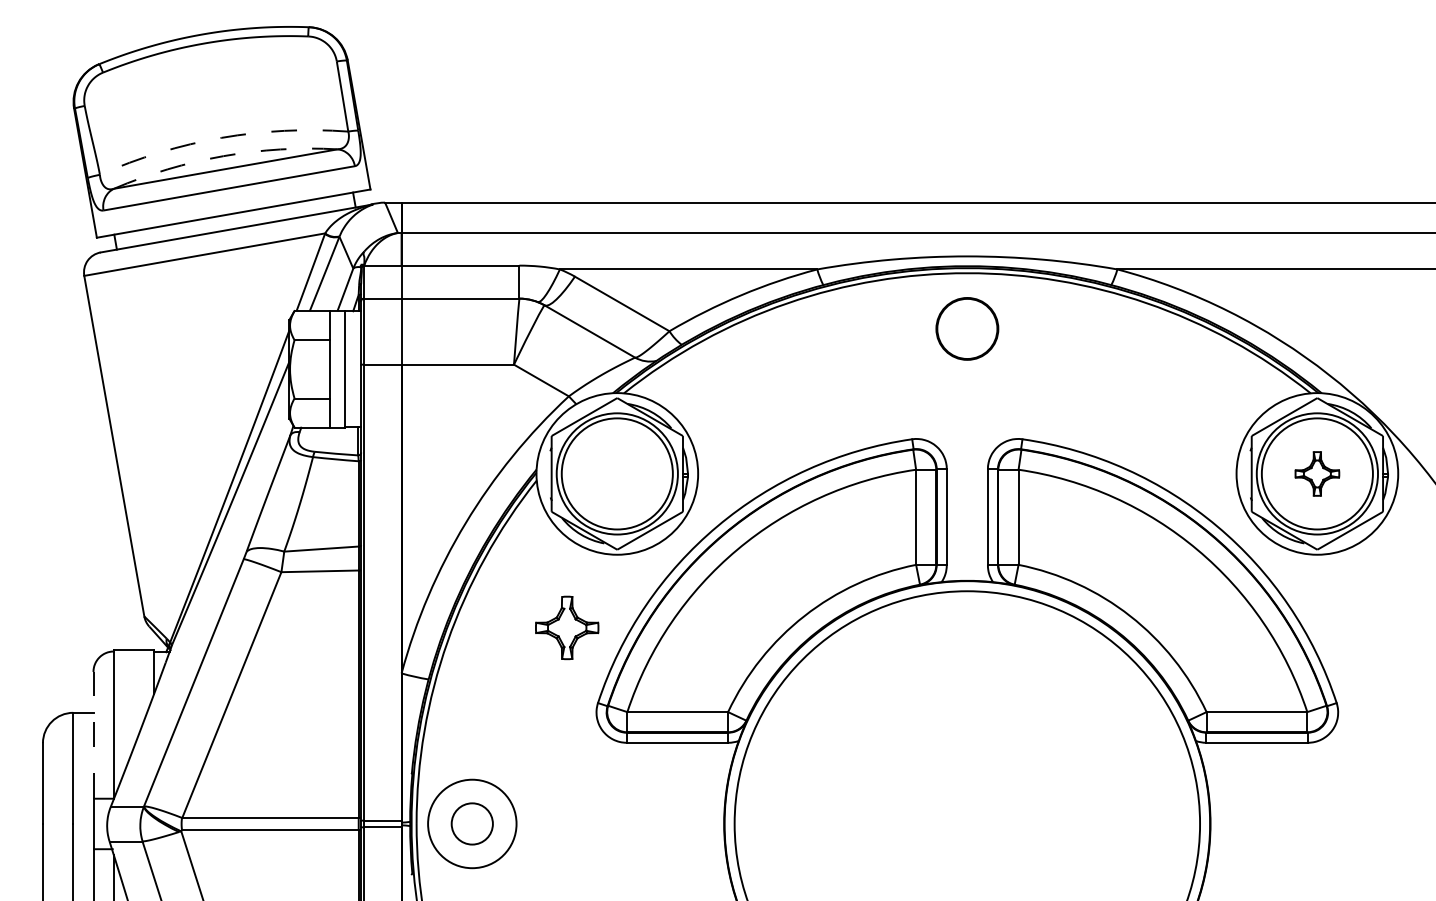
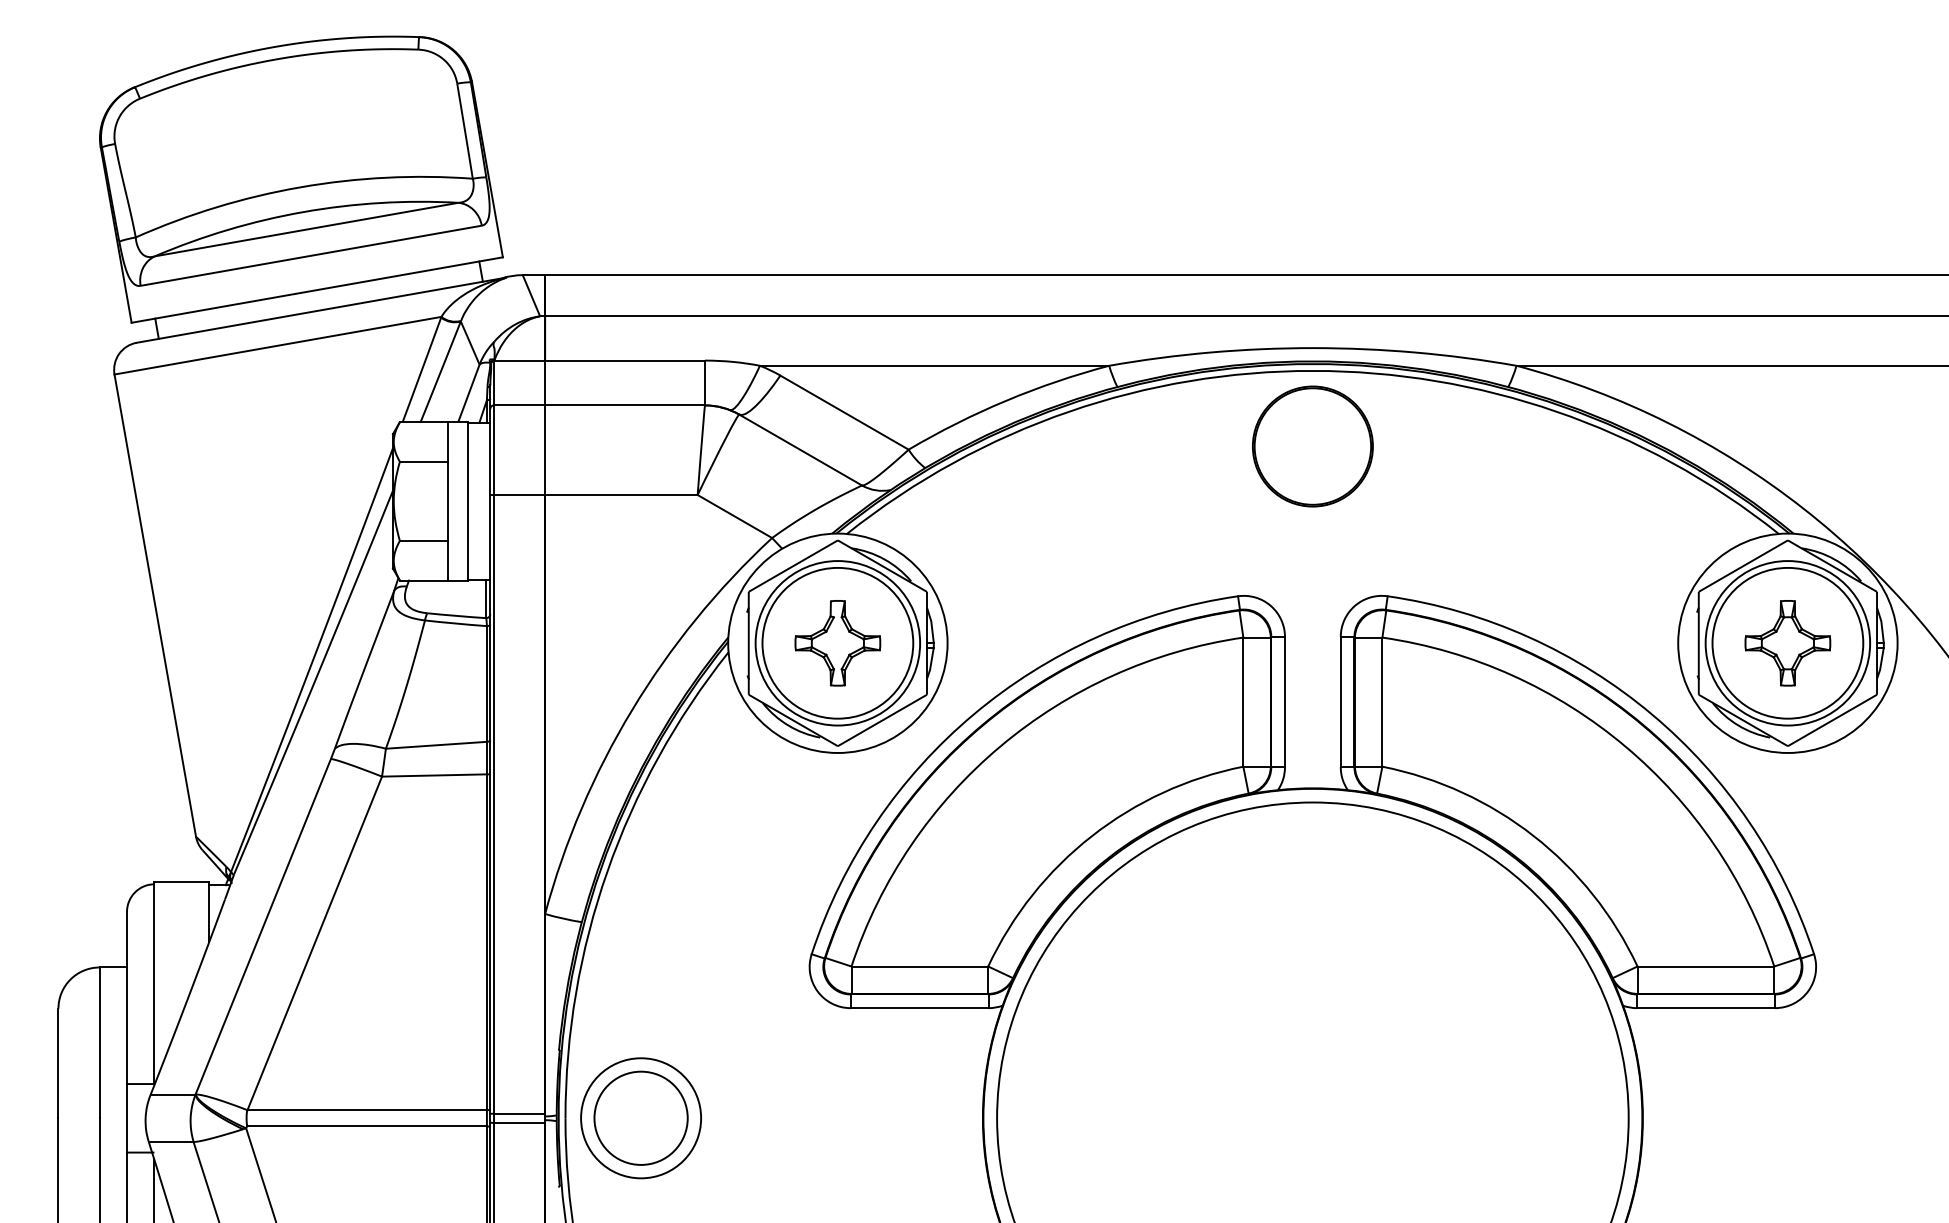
arc: (221, 138) -> (300, 187), dashed -> solid
arc: (223, 156) -> (303, 212), dashed -> solid
part: (967, 328) -> (1312, 446), size x1.43
part: (1317, 474) -> (1787, 643), size x1.43
part: (566, 628) -> (837, 643), moved
line: (93, 735) -> (127, 998), dashed -> solid
circle: (471, 823) -> (640, 1117), size x1.67

